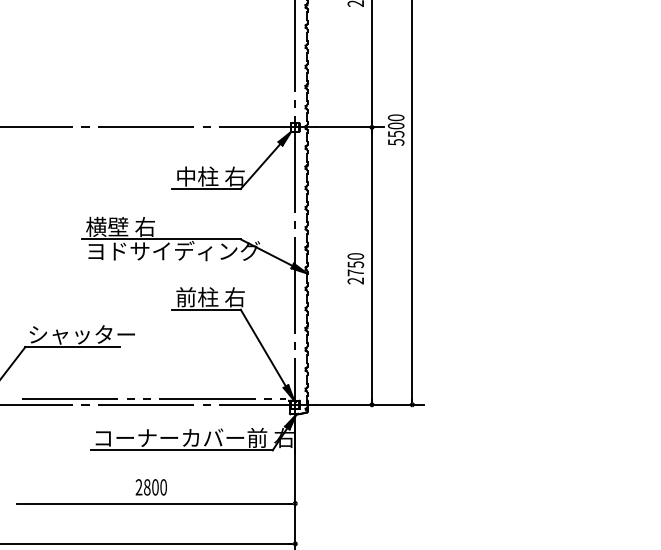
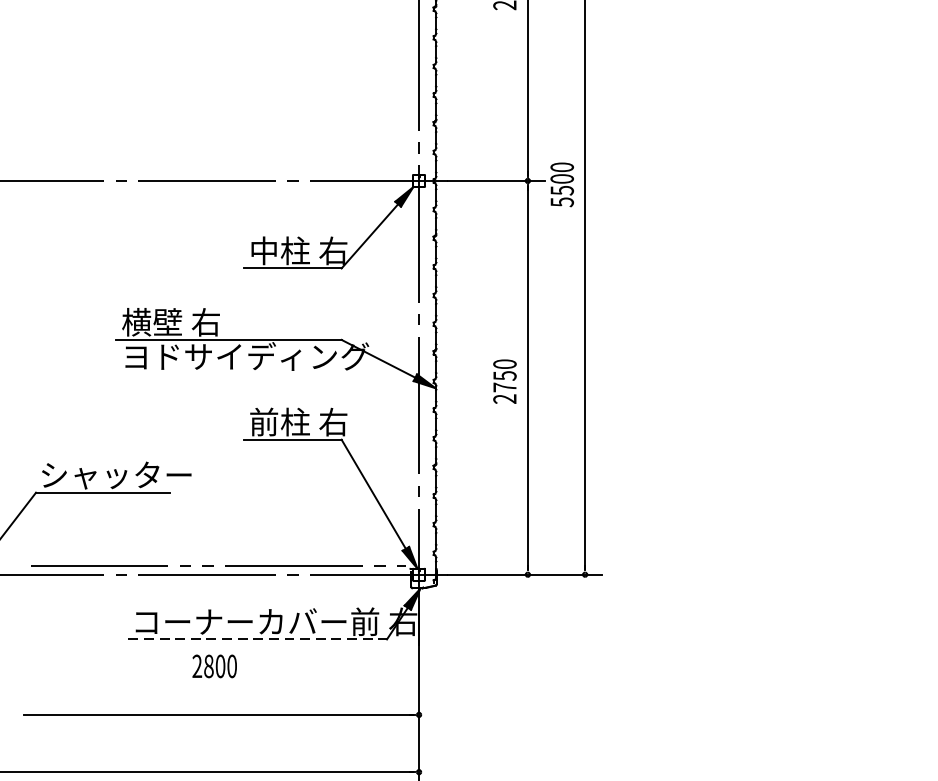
line: (182, 450) -> (258, 639), solid -> dashed
text: (150, 487) -> (213, 666), moved

